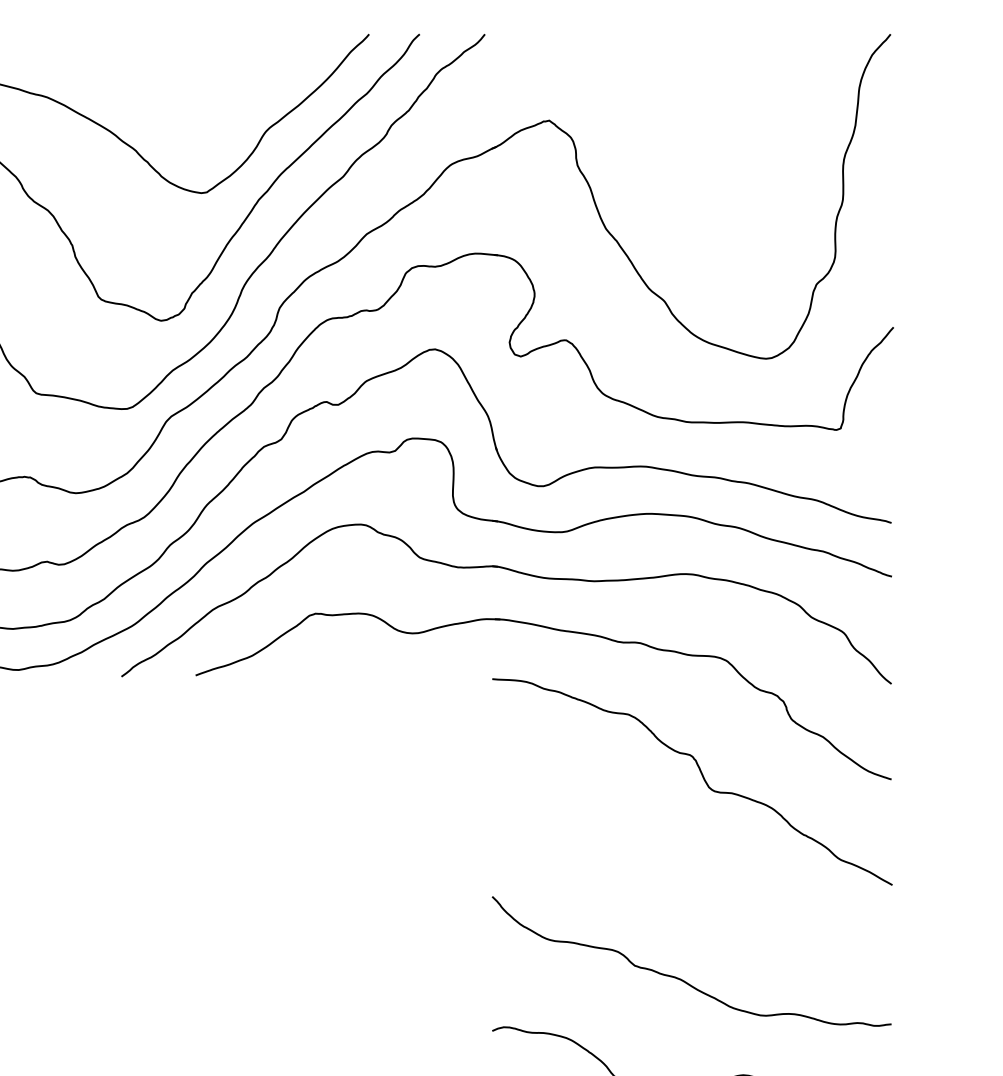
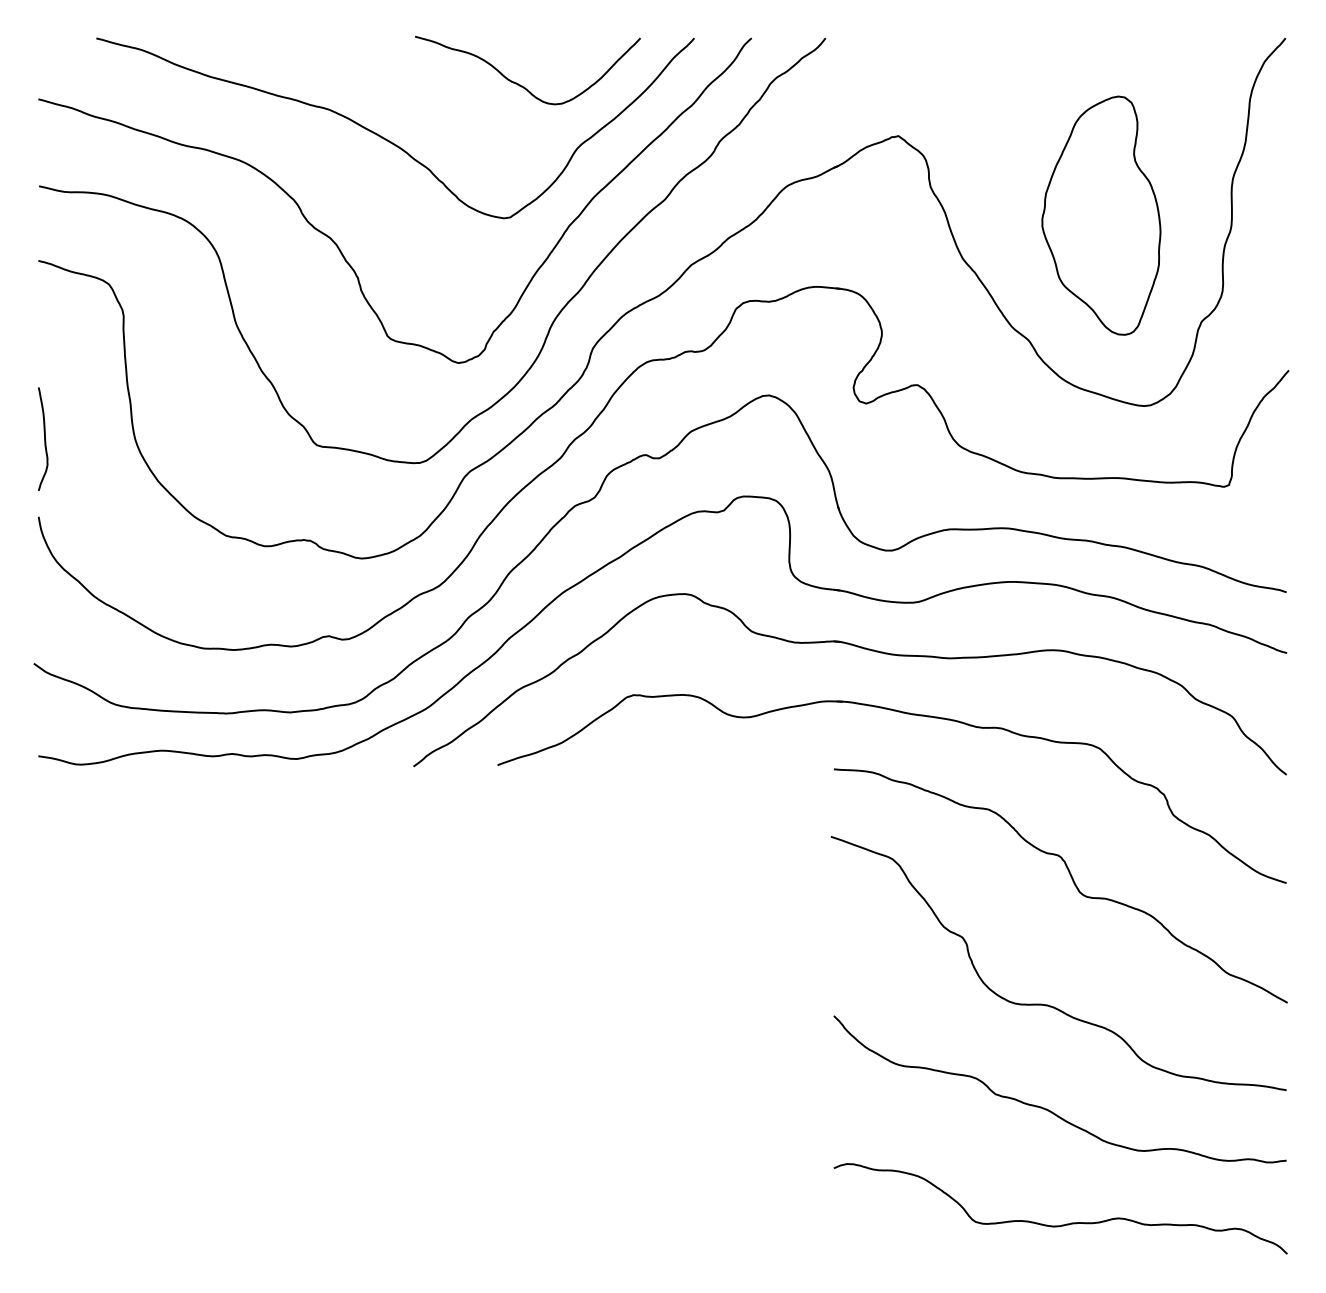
curve: (215, 75) -> (520, 84), added
part: (728, 190) -> (1101, 215), added
curve: (681, 886) -> (1048, 1004), added

